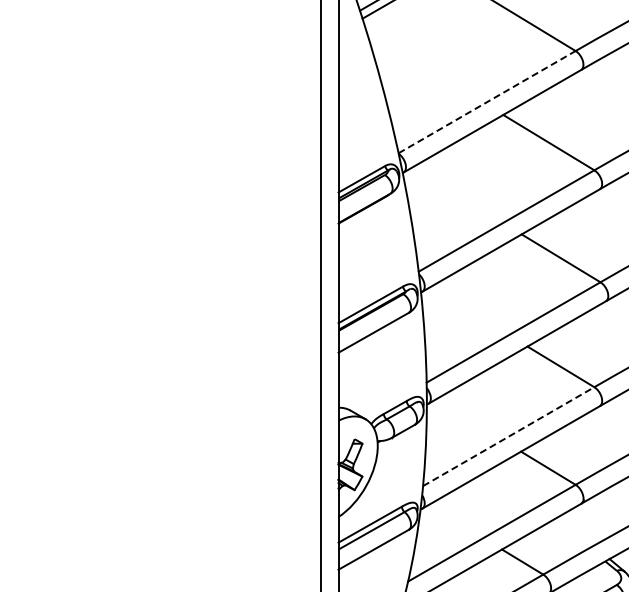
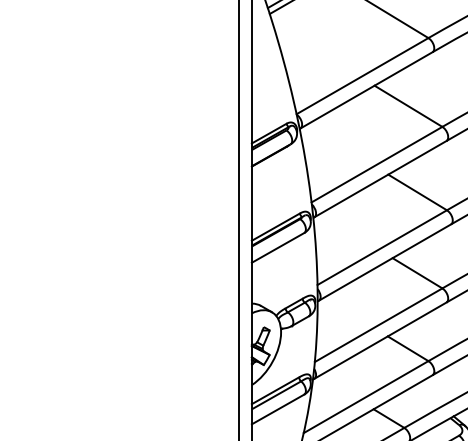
line: (487, 101) -> (362, 75), dashed -> solid
line: (508, 436) -> (378, 325), dashed -> solid

